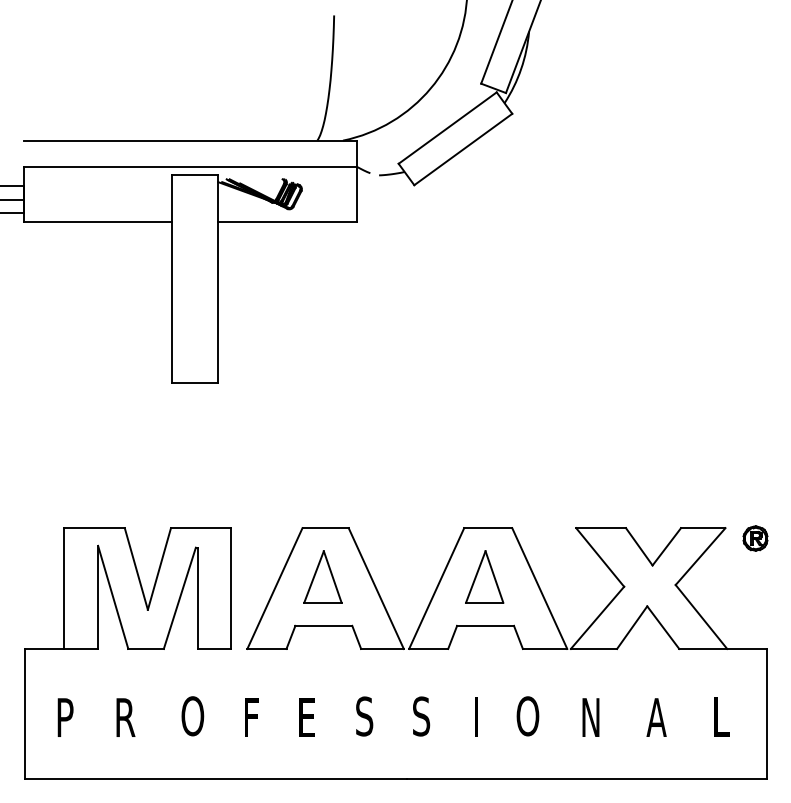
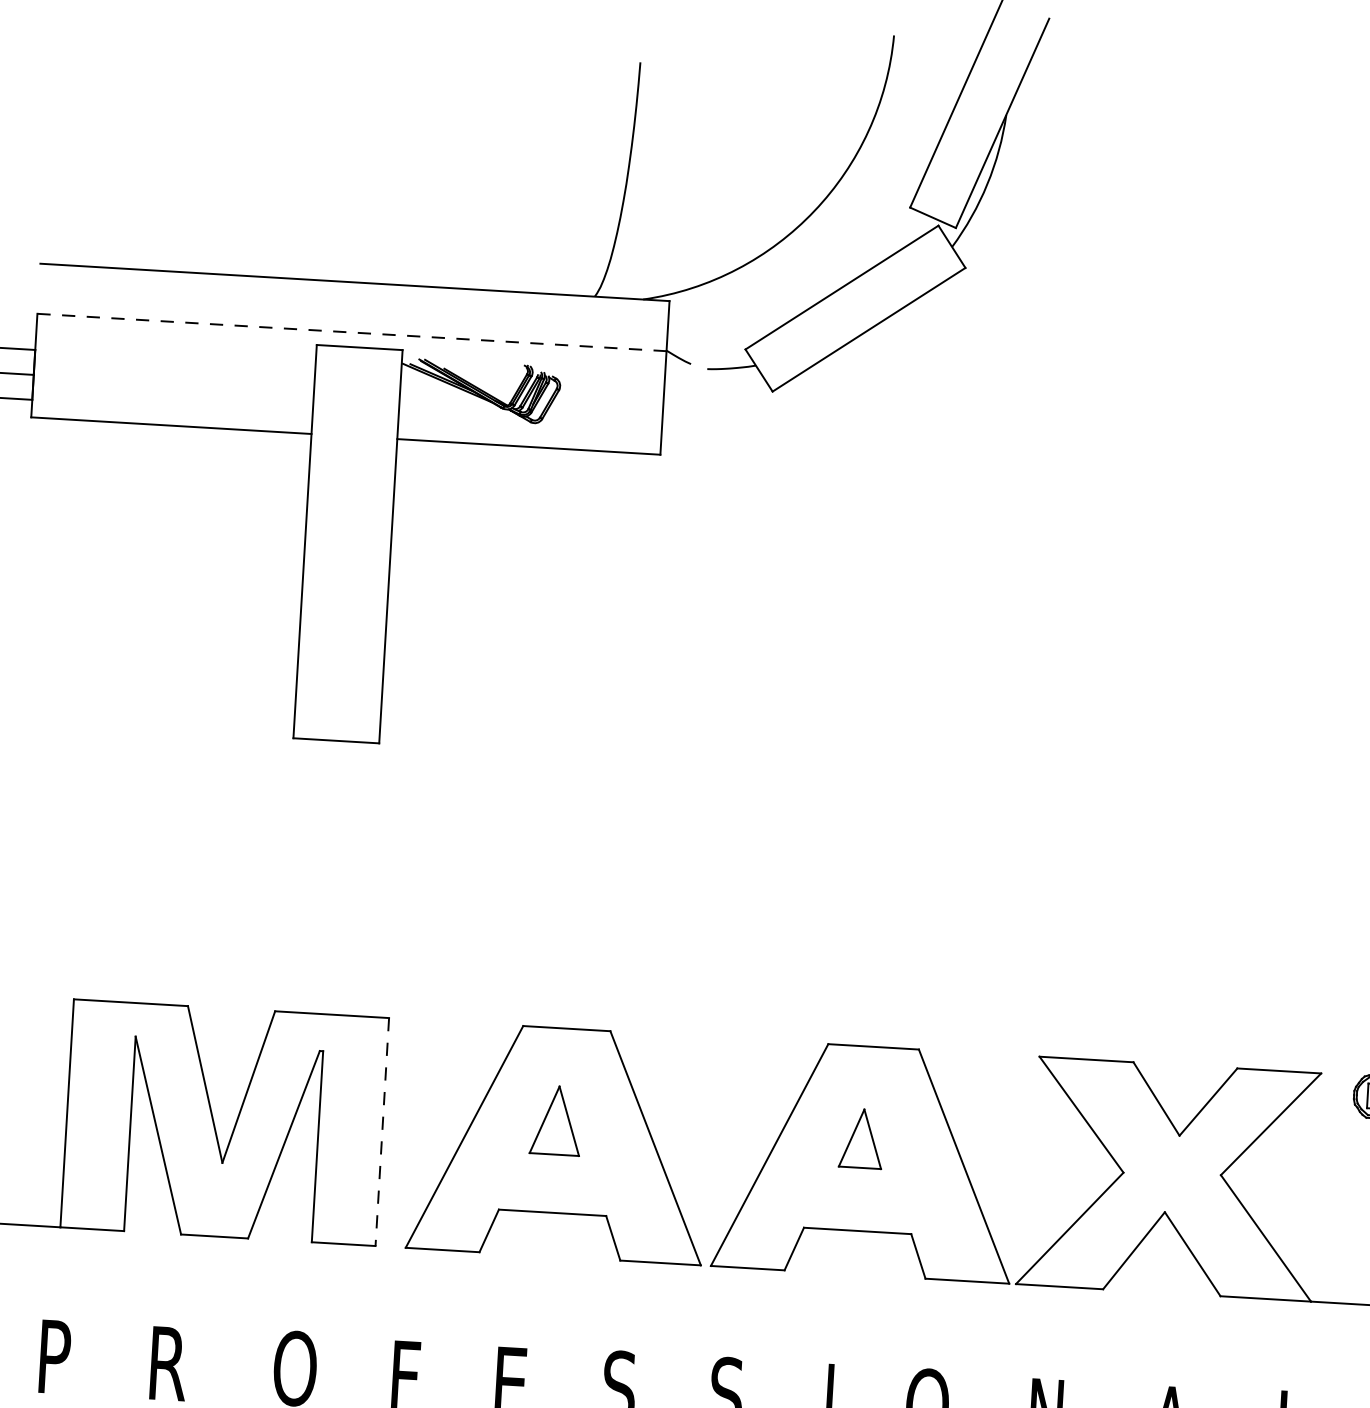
line: (190, 167) -> (352, 333), solid -> dashed
part: (322, 576) -> (555, 1119), size x0.7
part: (484, 576) -> (861, 1137), size x0.6
line: (231, 589) -> (382, 1133), solid -> dashed

